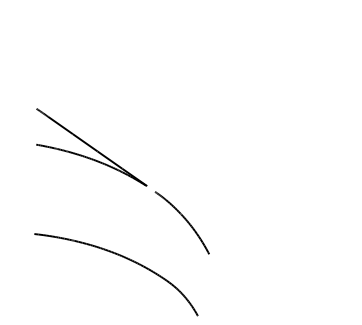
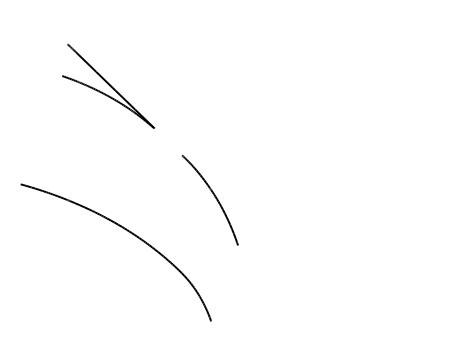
part: (91, 147) -> (110, 86), size x0.7

